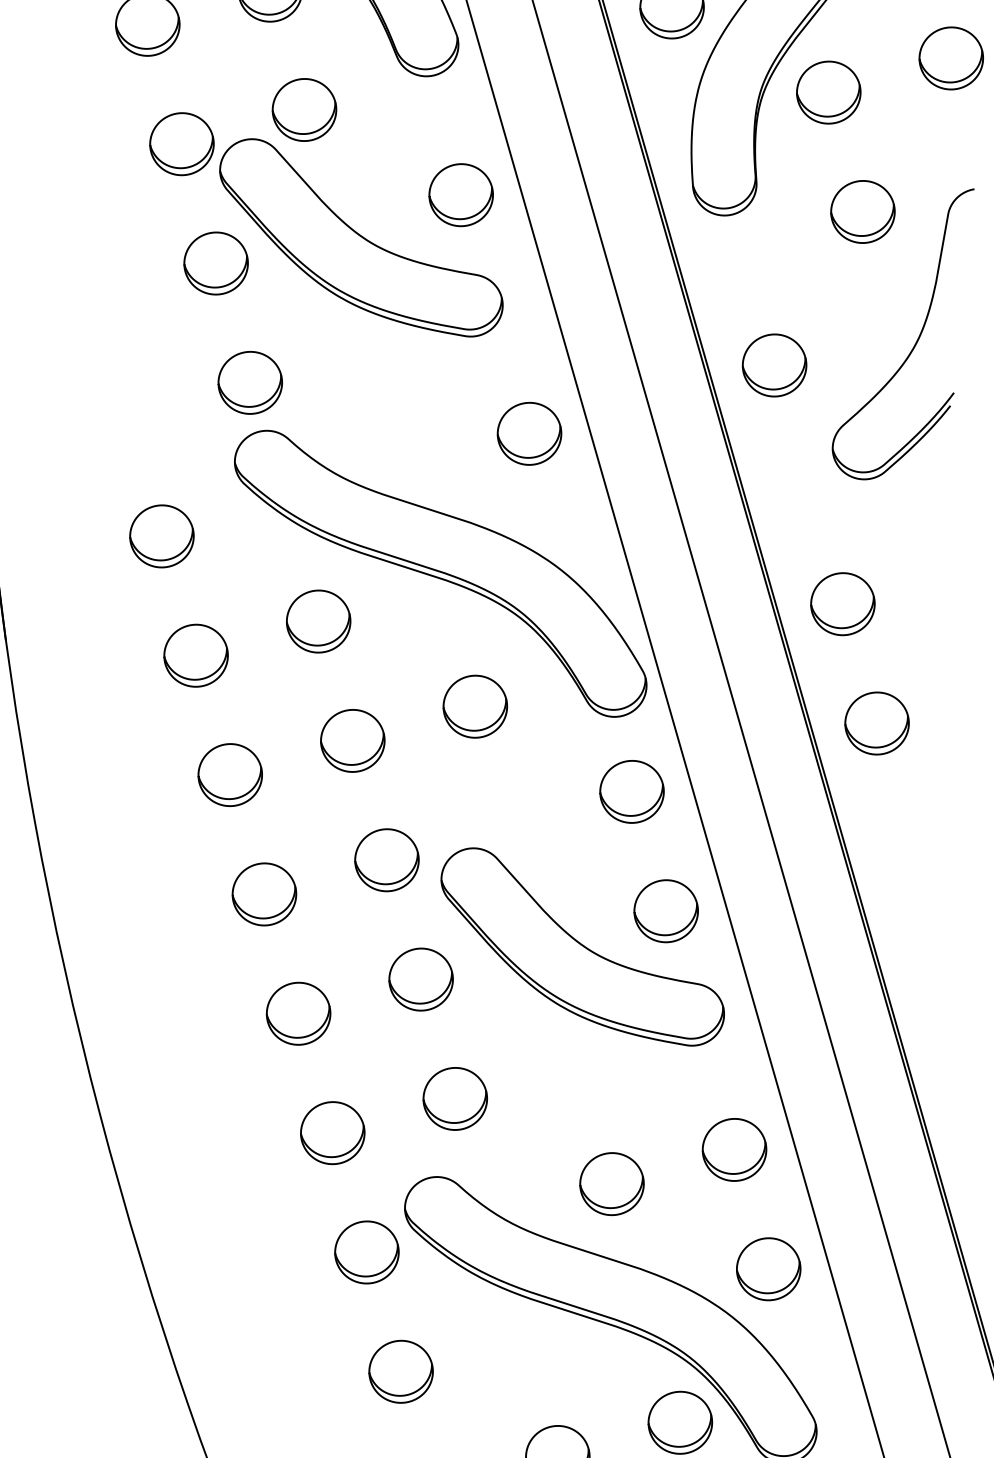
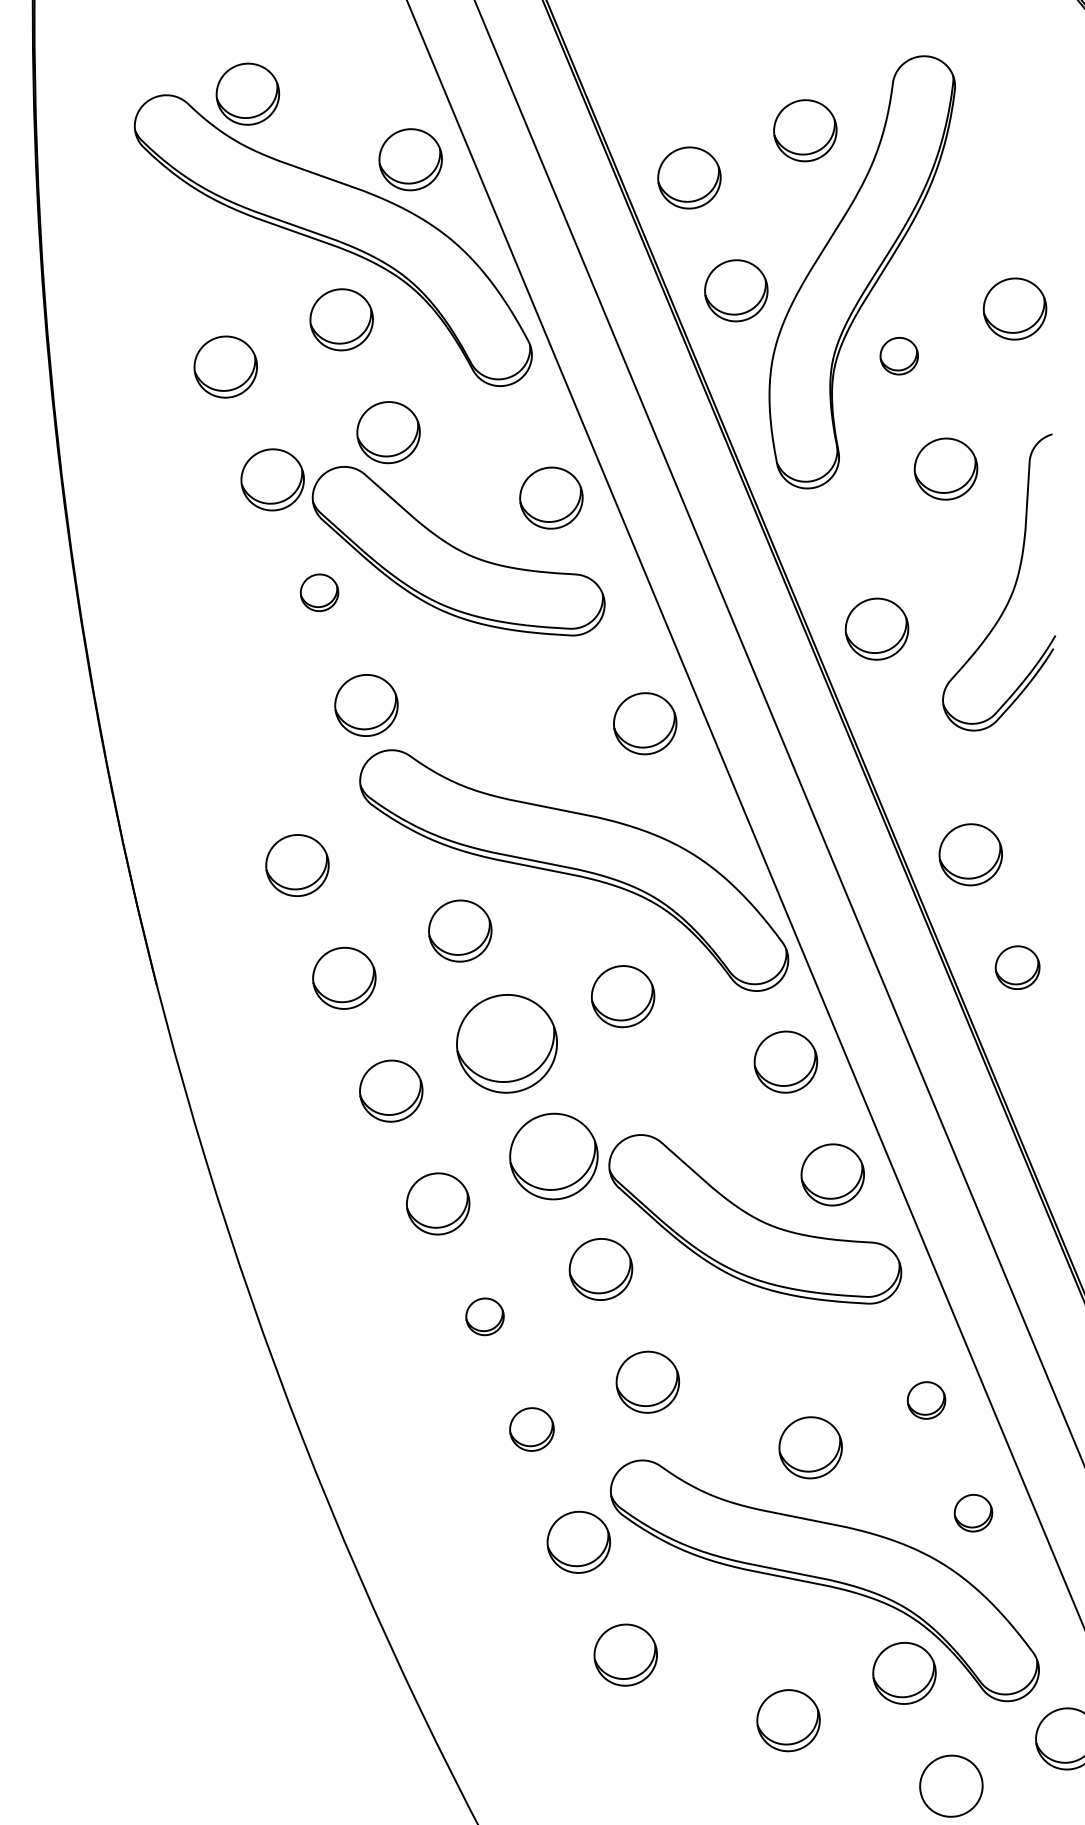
part: (829, 91) -> (899, 355), size x0.6
part: (216, 263) -> (319, 592), size x0.6
part: (876, 723) -> (1017, 967), size x0.7
part: (353, 740) -> (507, 1043), size x1.6
part: (387, 860) -> (554, 1156), size x1.4
part: (298, 1013) -> (484, 1316), size x0.6
part: (332, 1133) -> (531, 1429), size x0.7
part: (734, 1149) -> (926, 1400), size x0.6
part: (768, 1268) -> (973, 1512), size x0.6

